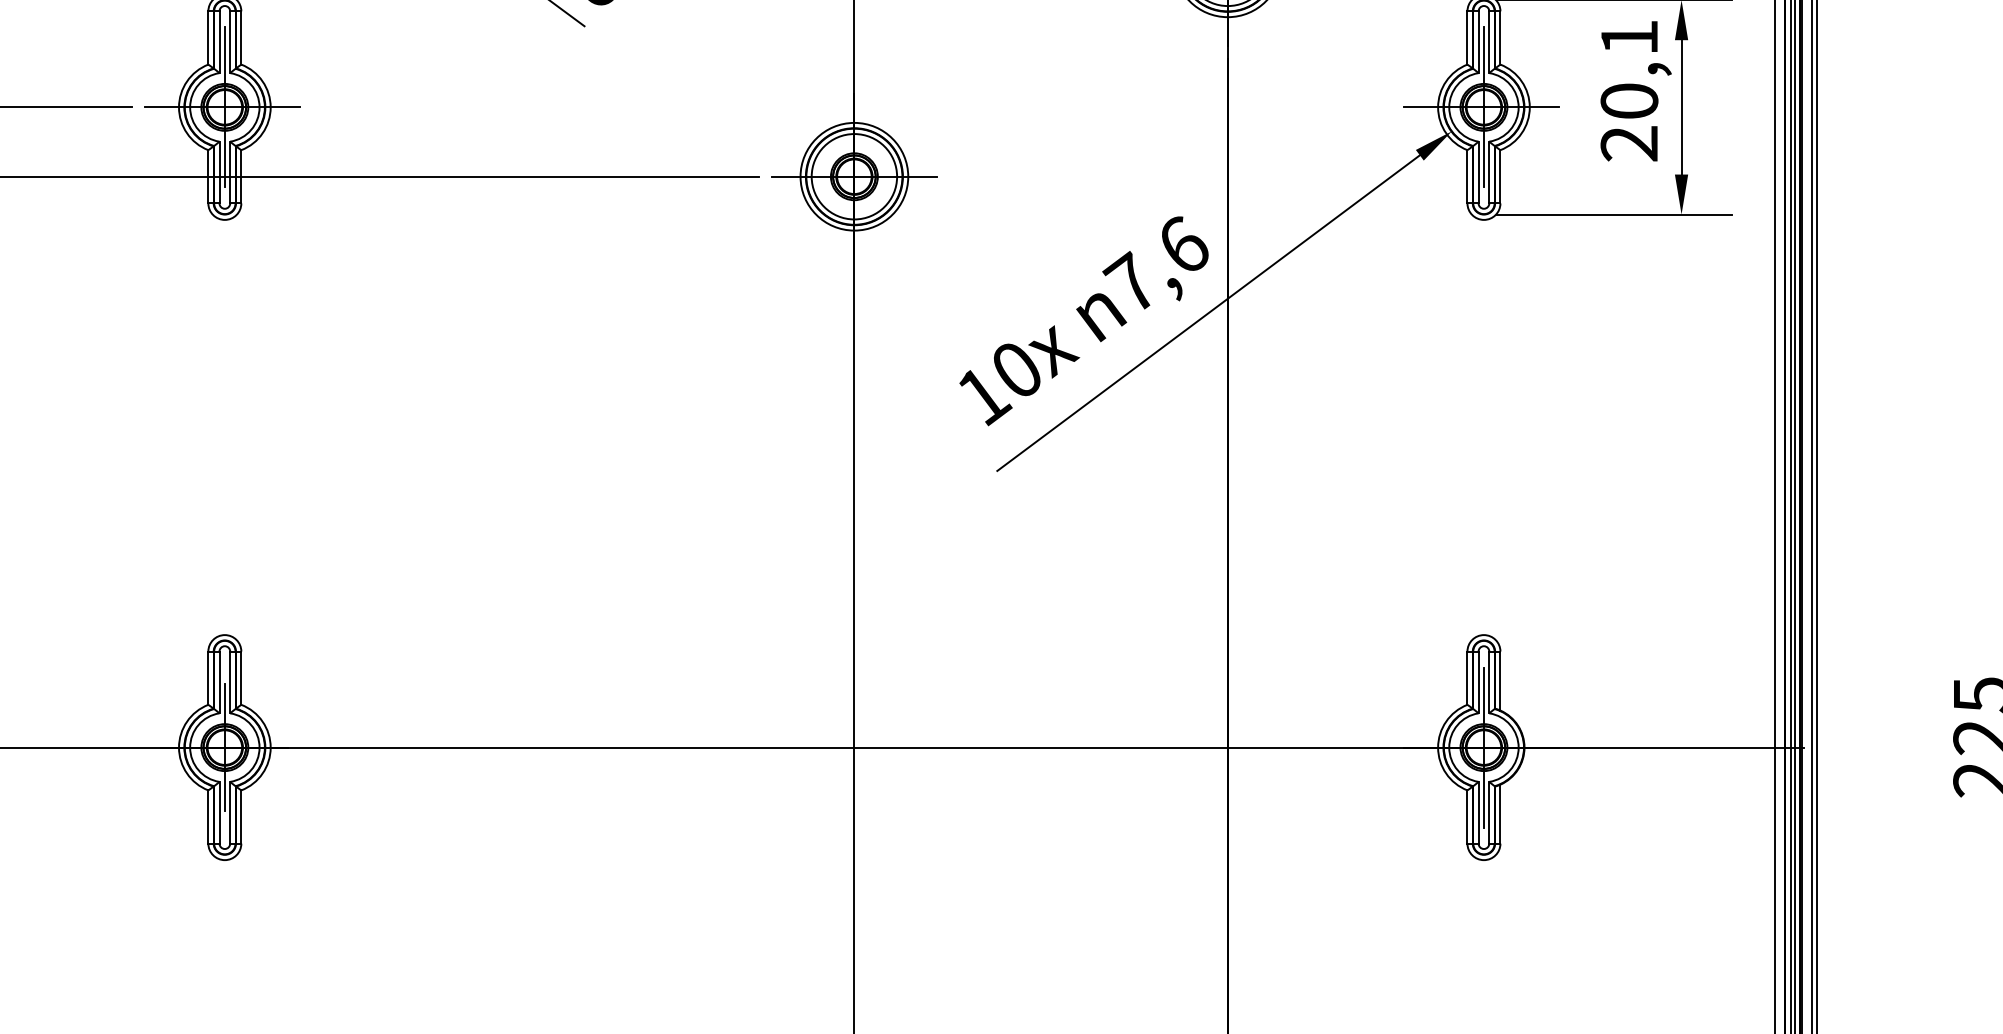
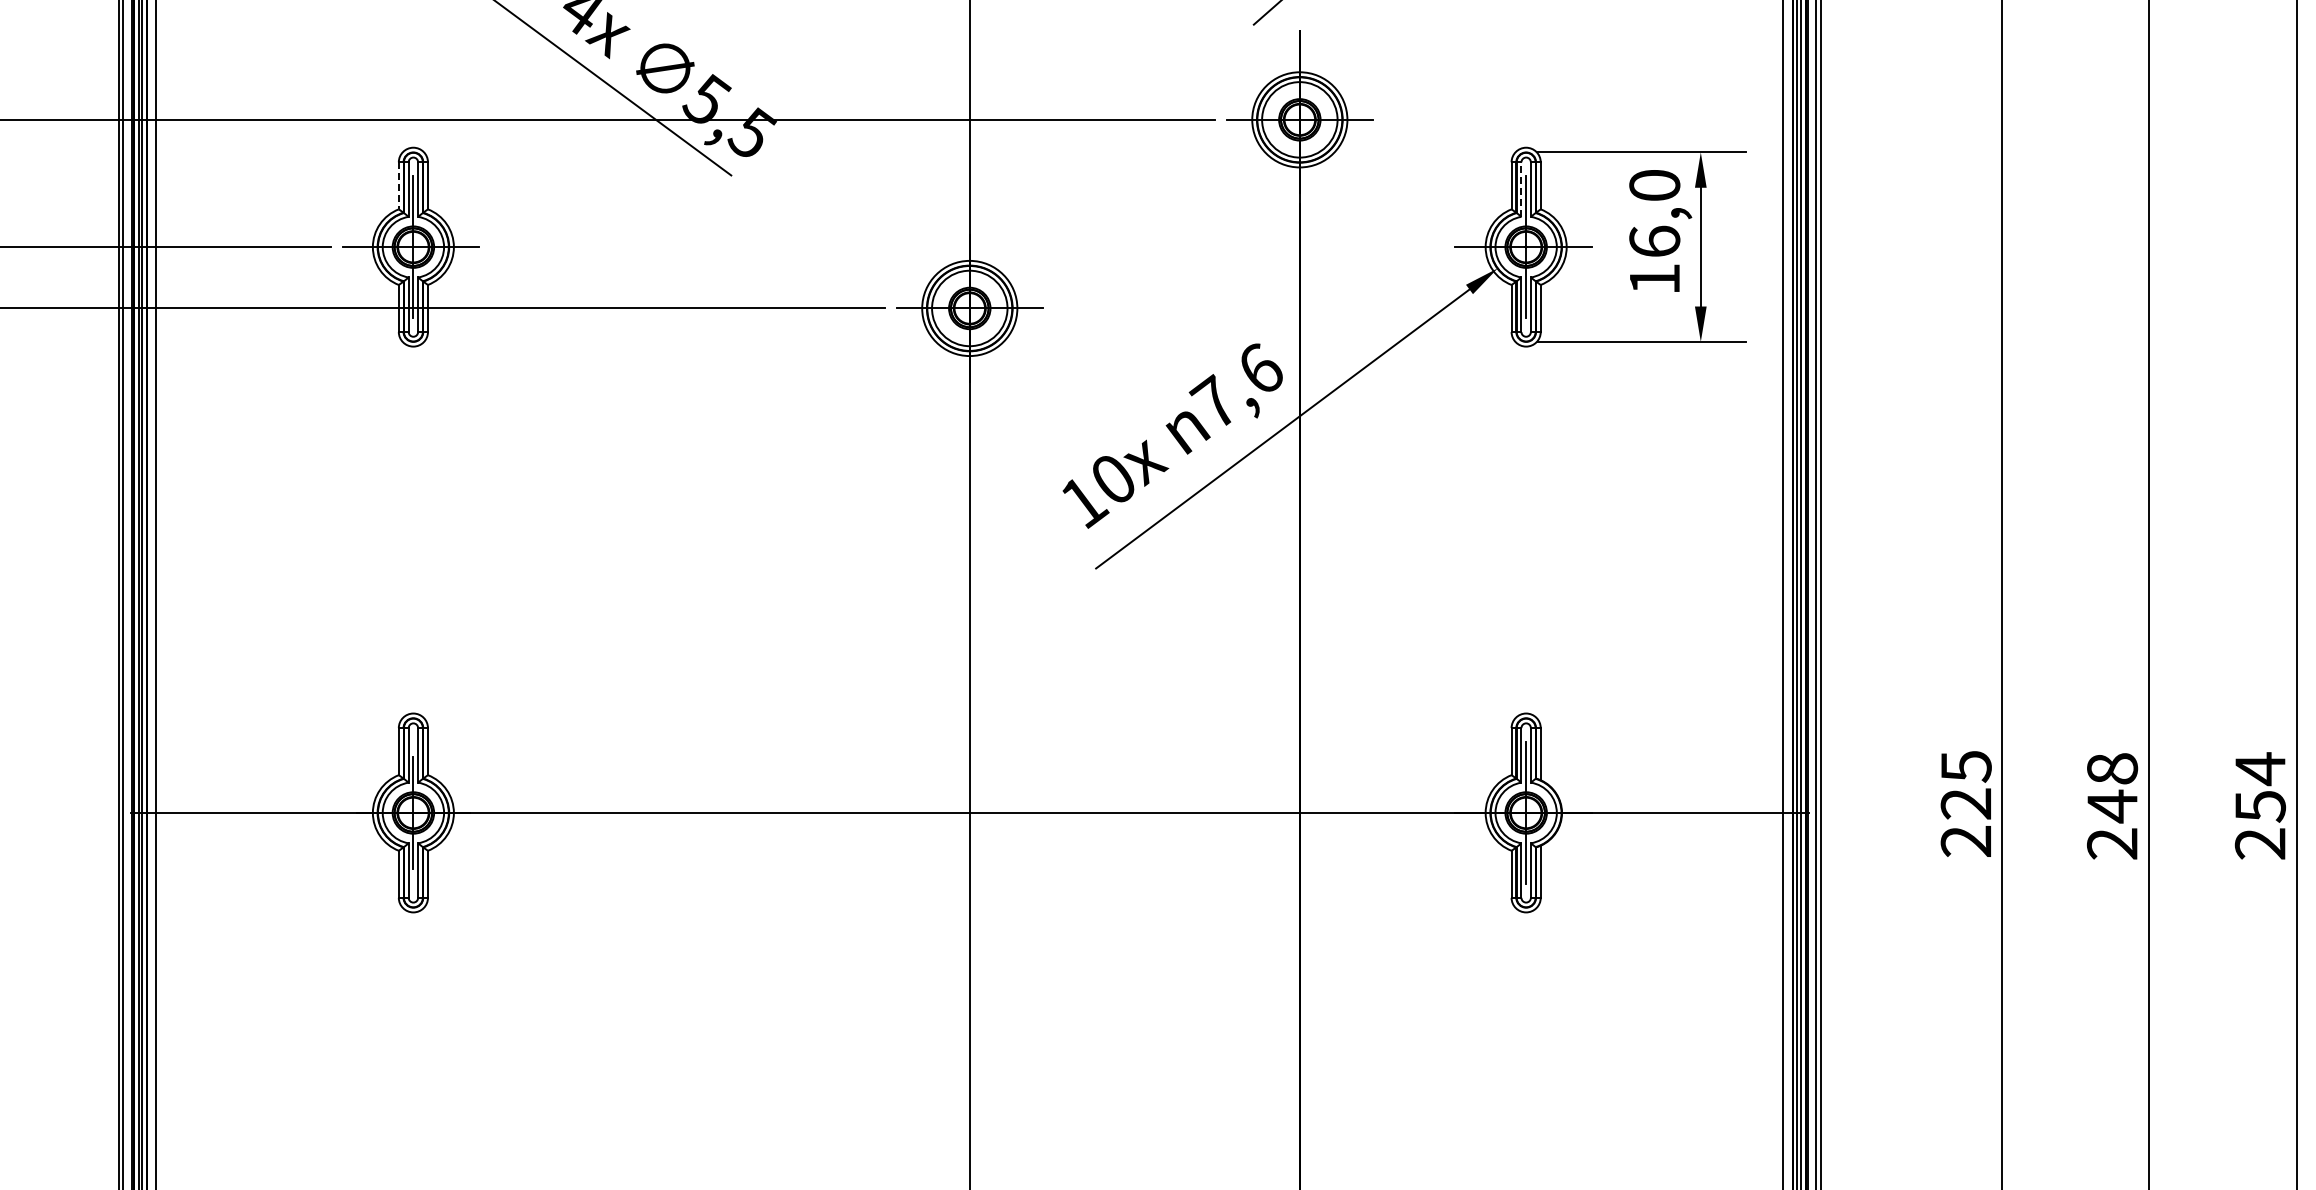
line: (207, 37) -> (398, 185), solid -> dashed
line: (1478, 42) -> (1521, 189), solid -> dashed
text: (1629, 90) -> (1654, 232), 20,1 -> 16,0

